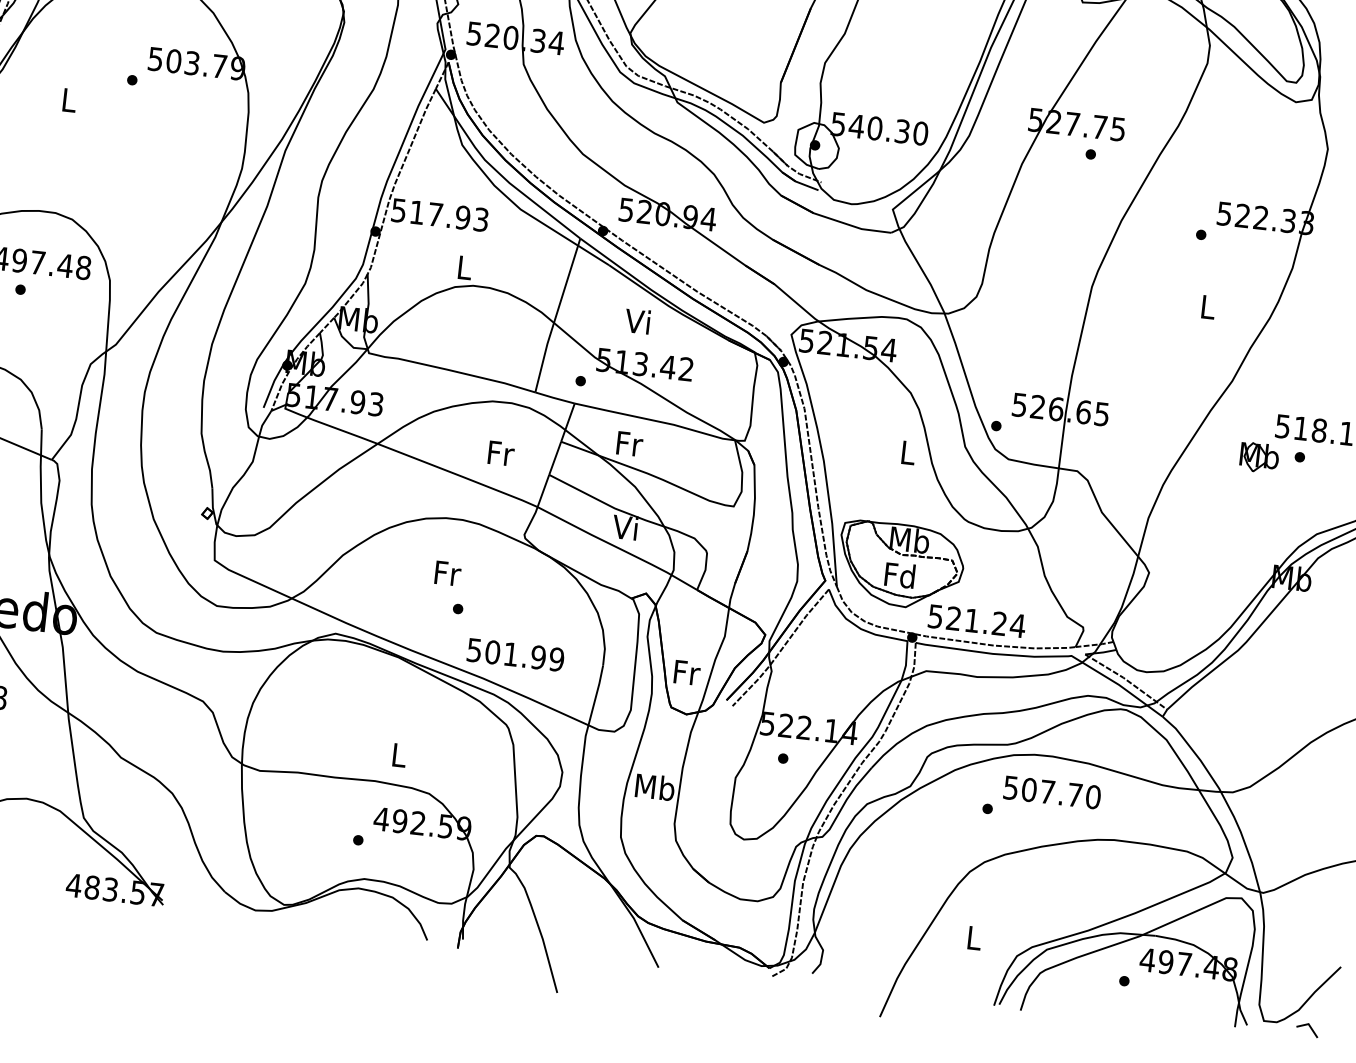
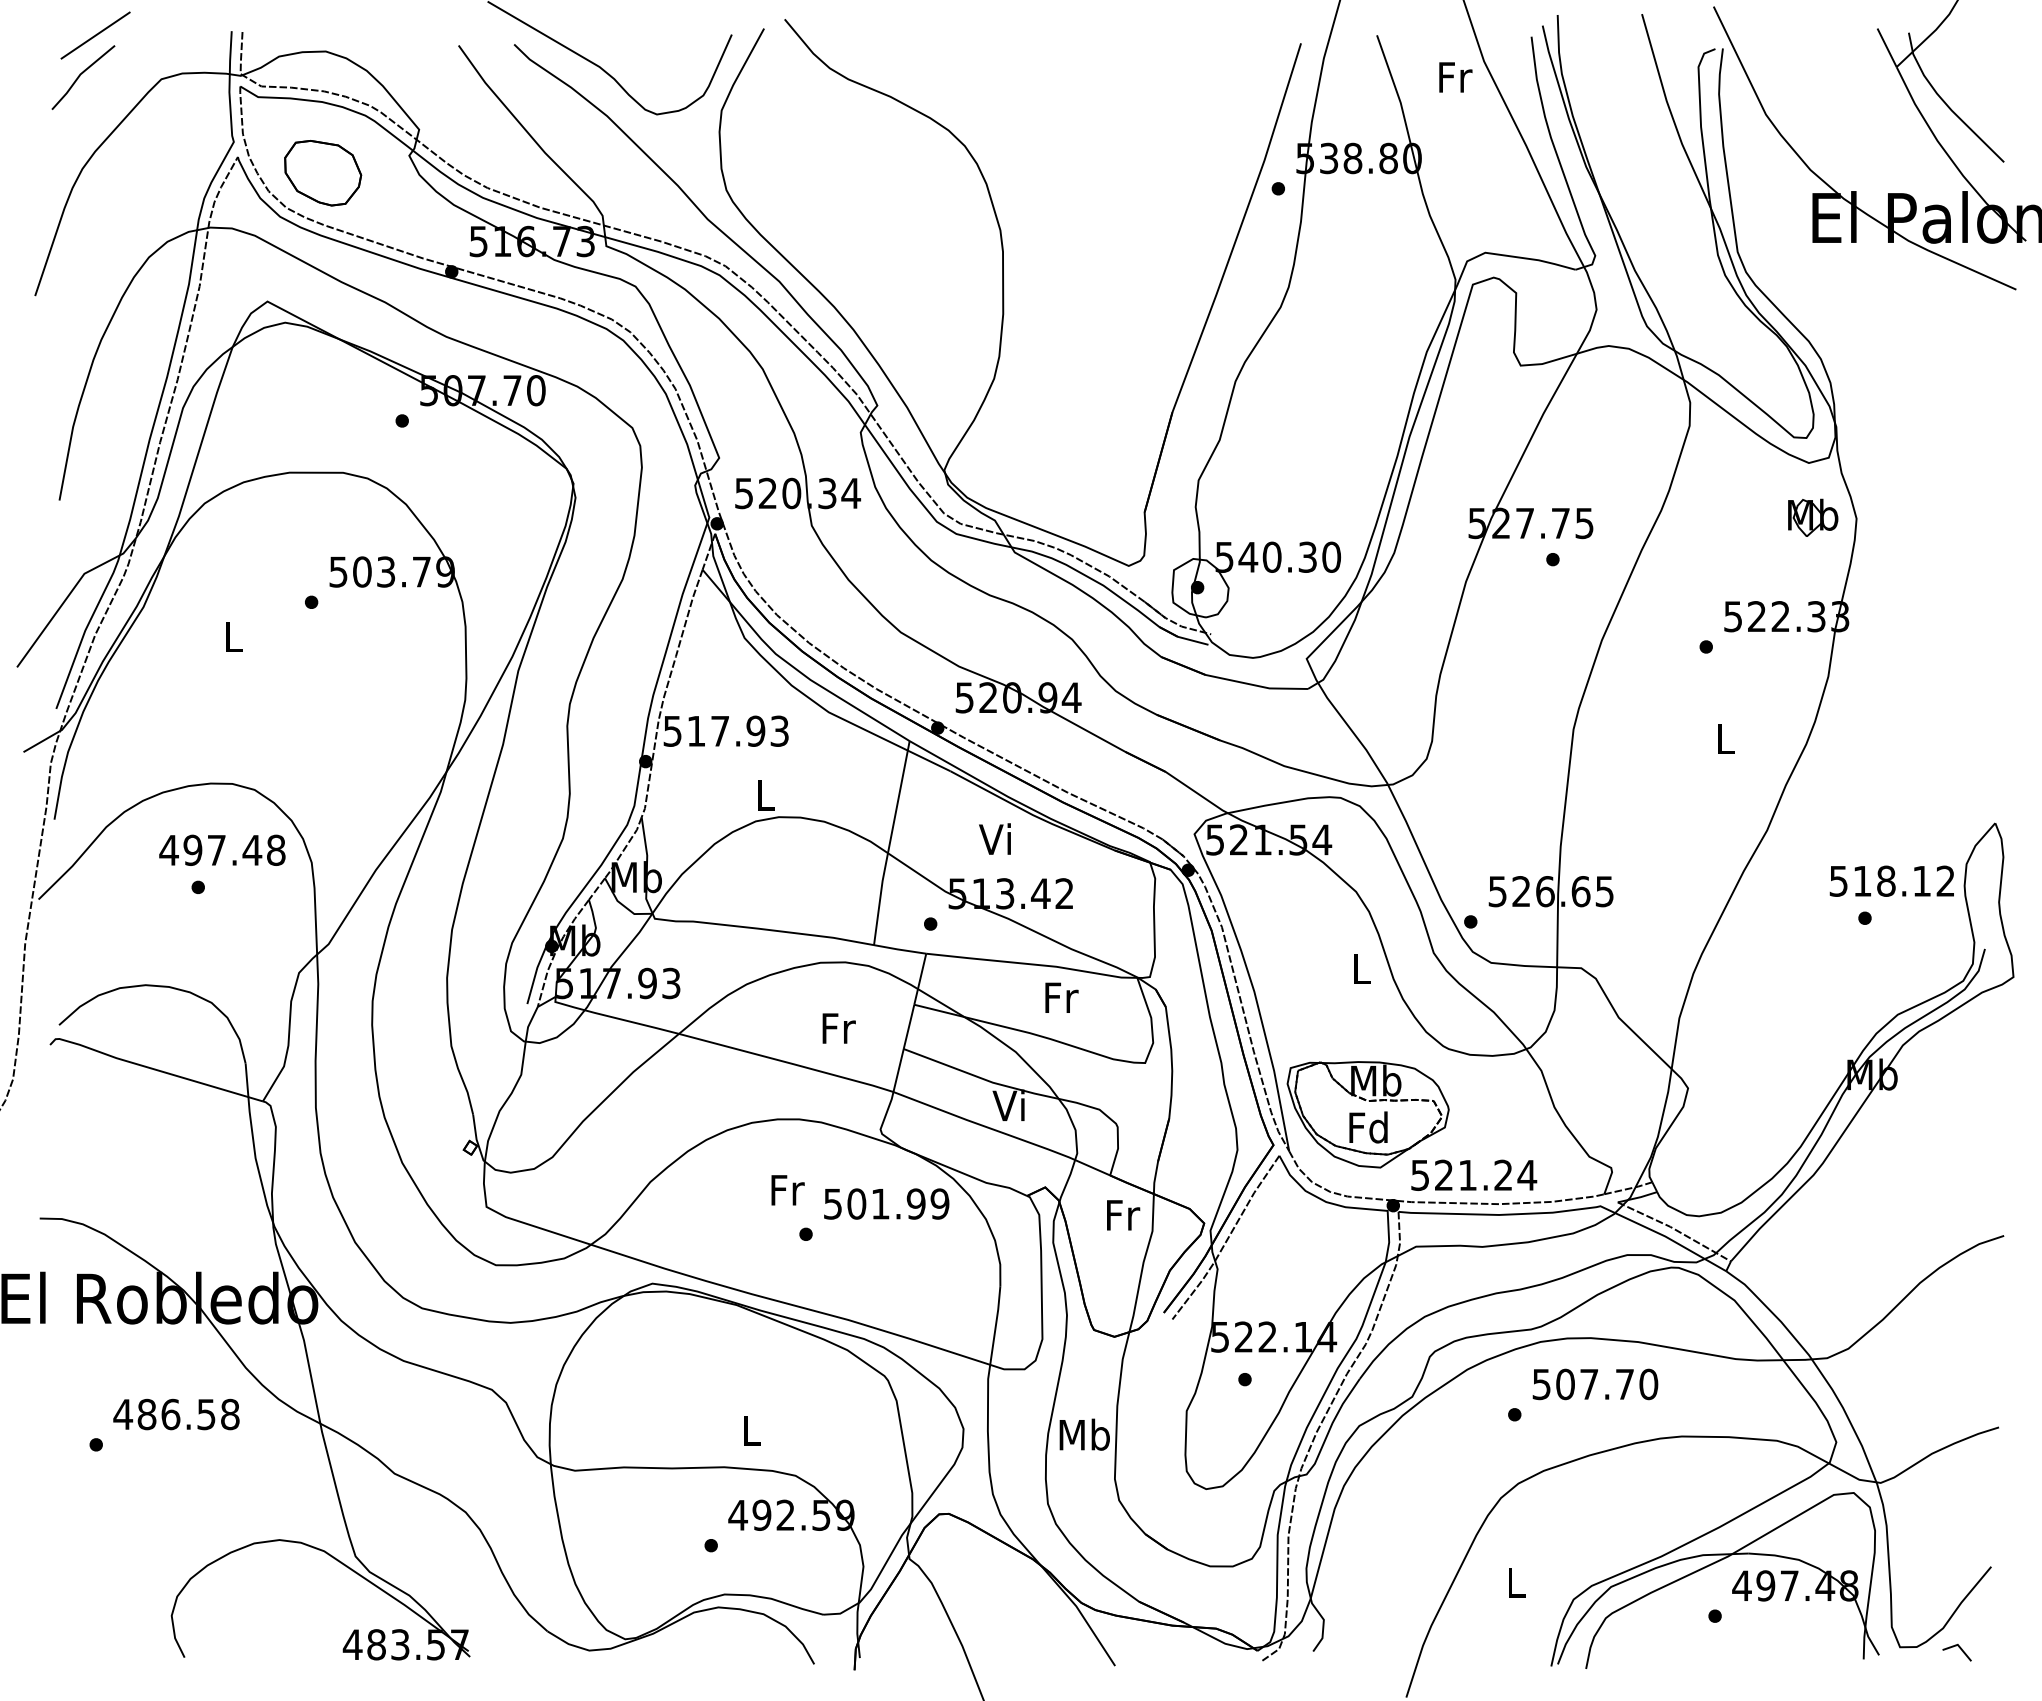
text: (629, 443) -> (1061, 997), moved
part: (1259, 457) -> (1813, 517), moved
text: (515, 654) -> (886, 1203), moved
text: (687, 673) -> (1123, 1215), moved

